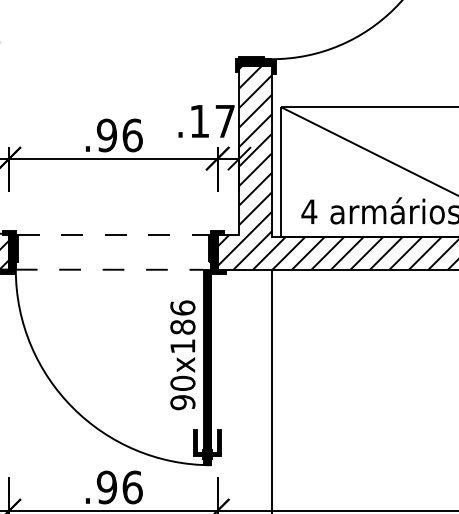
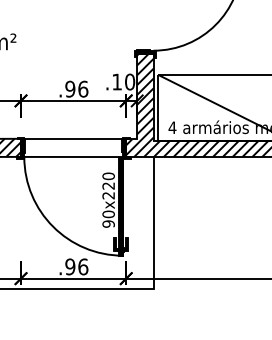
text: (226, 120) -> (130, 81), .17 -> .10
line: (115, 235) -> (74, 139), dashed -> solid
line: (111, 268) -> (72, 156), dashed -> solid
text: (182, 326) -> (108, 185), 90x186 -> 90x220

